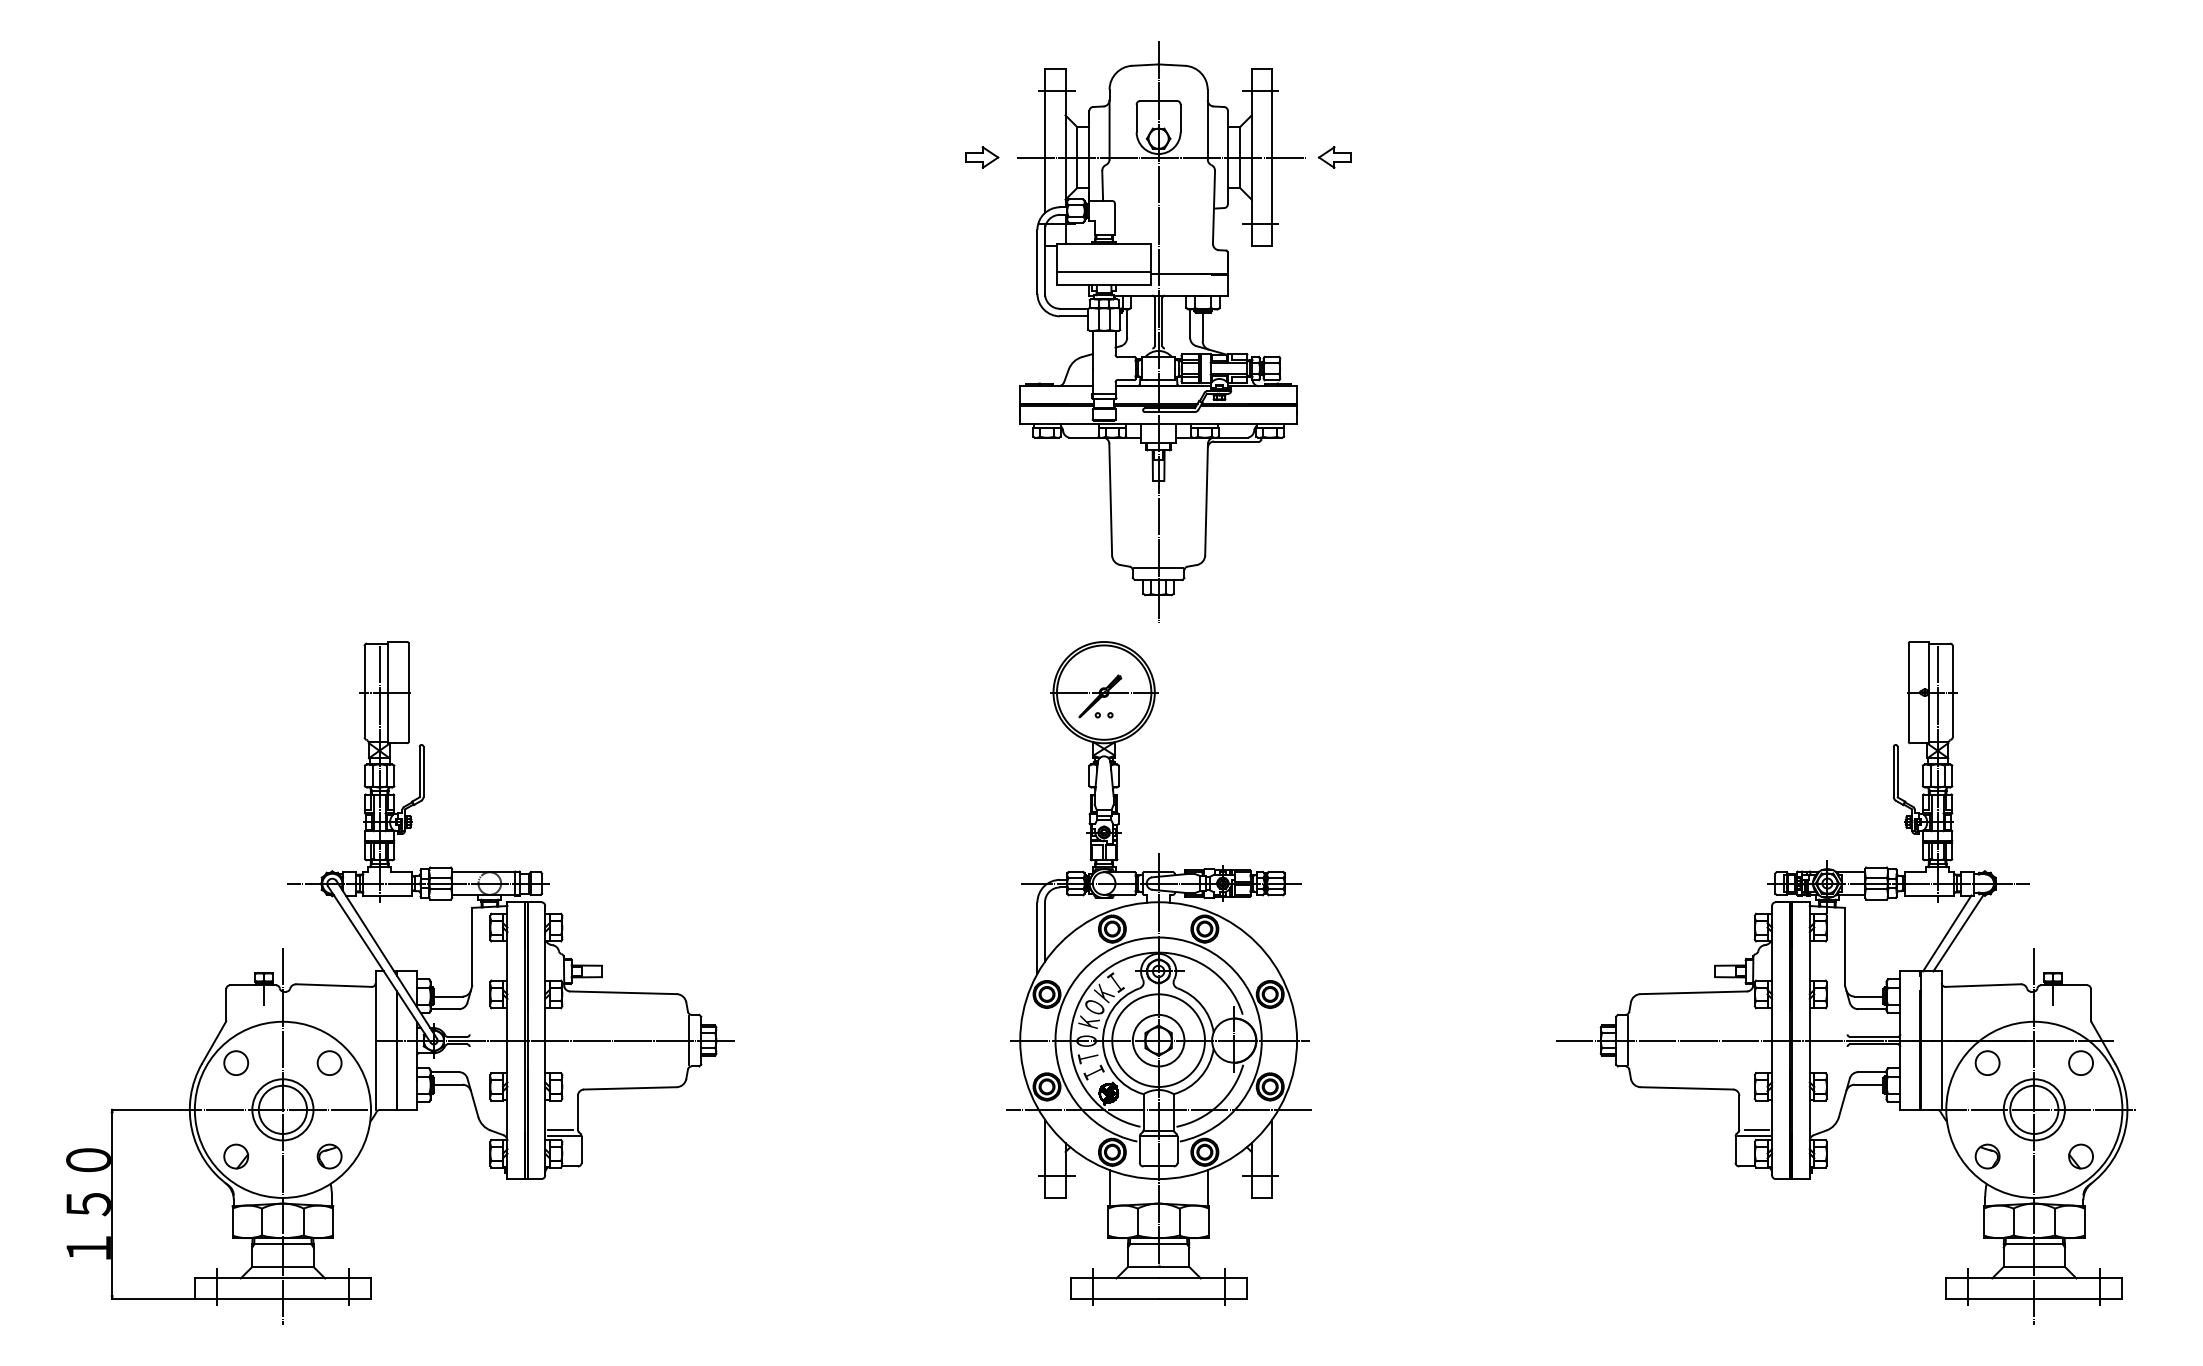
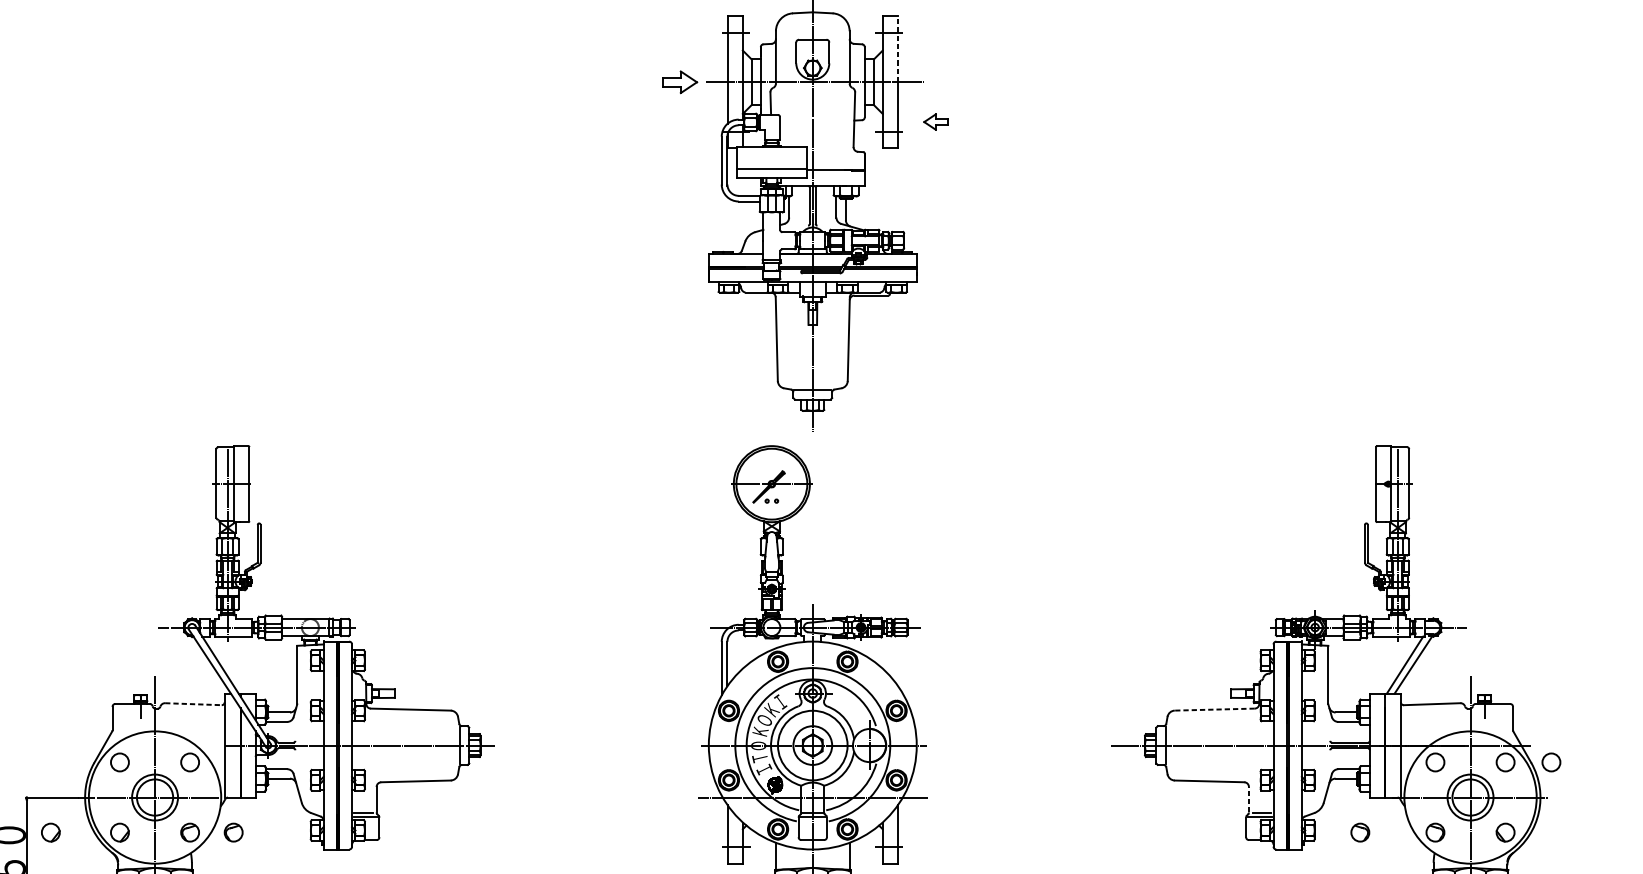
line: (1271, 113) -> (897, 49), solid -> dashed
part: (982, 157) -> (680, 82), size x1.4
part: (1334, 157) -> (935, 122), moved
line: (334, 985) -> (193, 704), solid -> dashed
line: (1693, 992) -> (1214, 709), solid -> dashed
circle: (2141, 1062) -> (1551, 761), added
line: (1739, 1112) -> (1249, 799), solid -> dashed
part: (144, 1156) -> (51, 832), added
part: (387, 1156) -> (233, 832), added
part: (1887, 1156) -> (1360, 832), added

